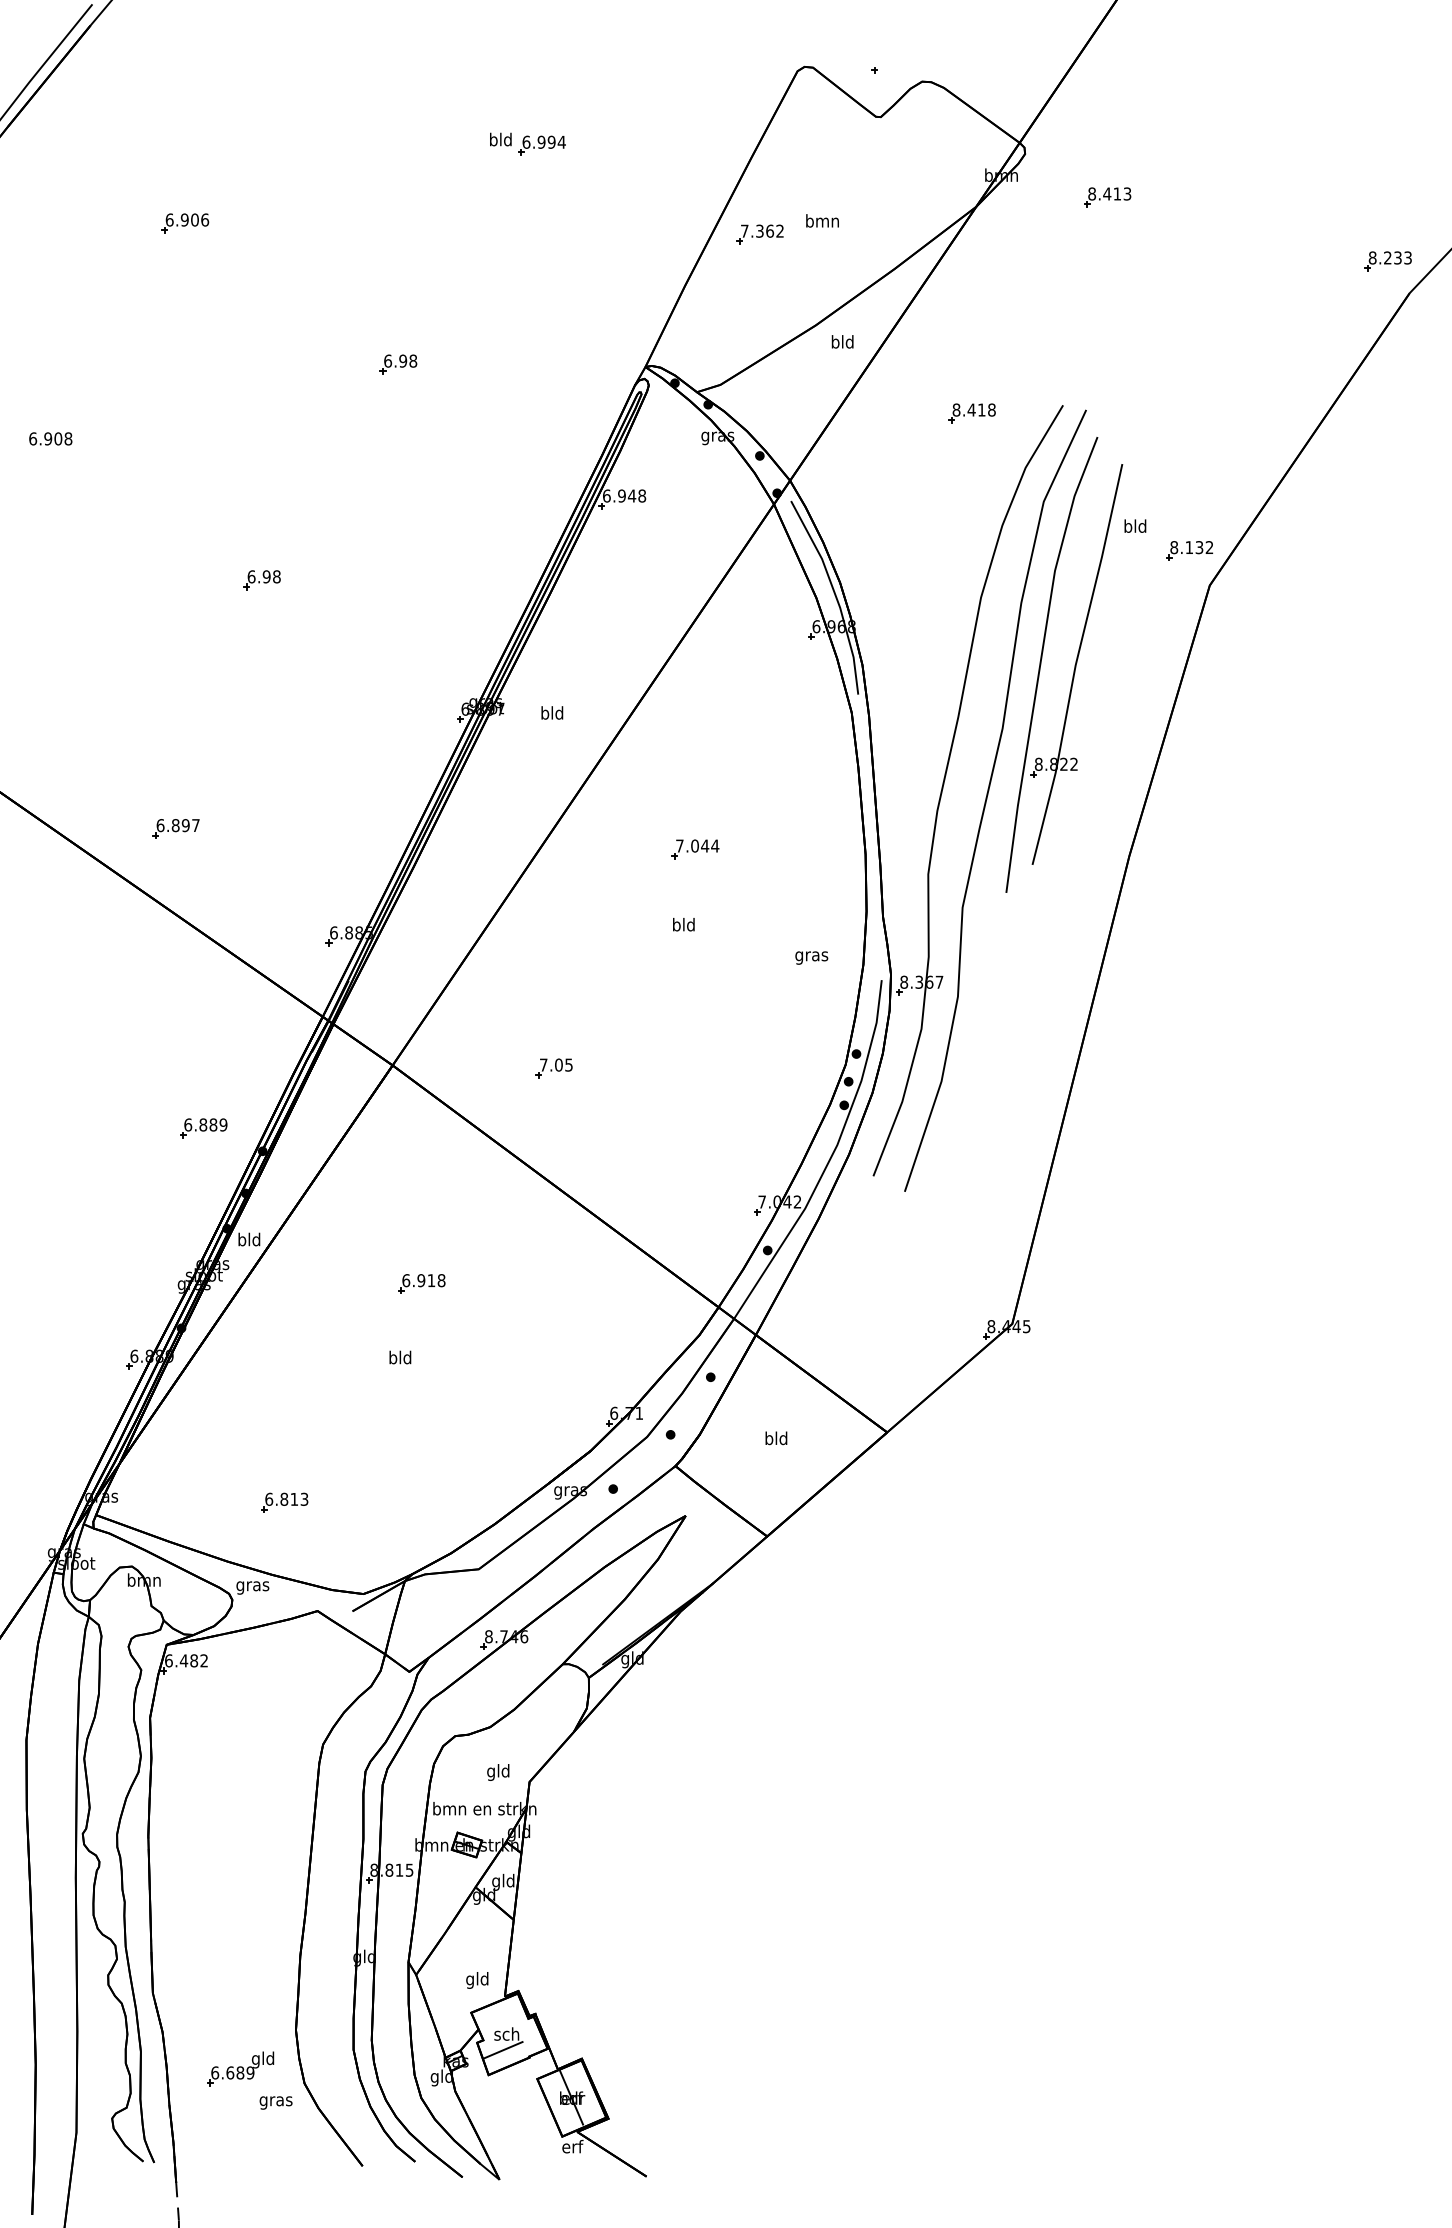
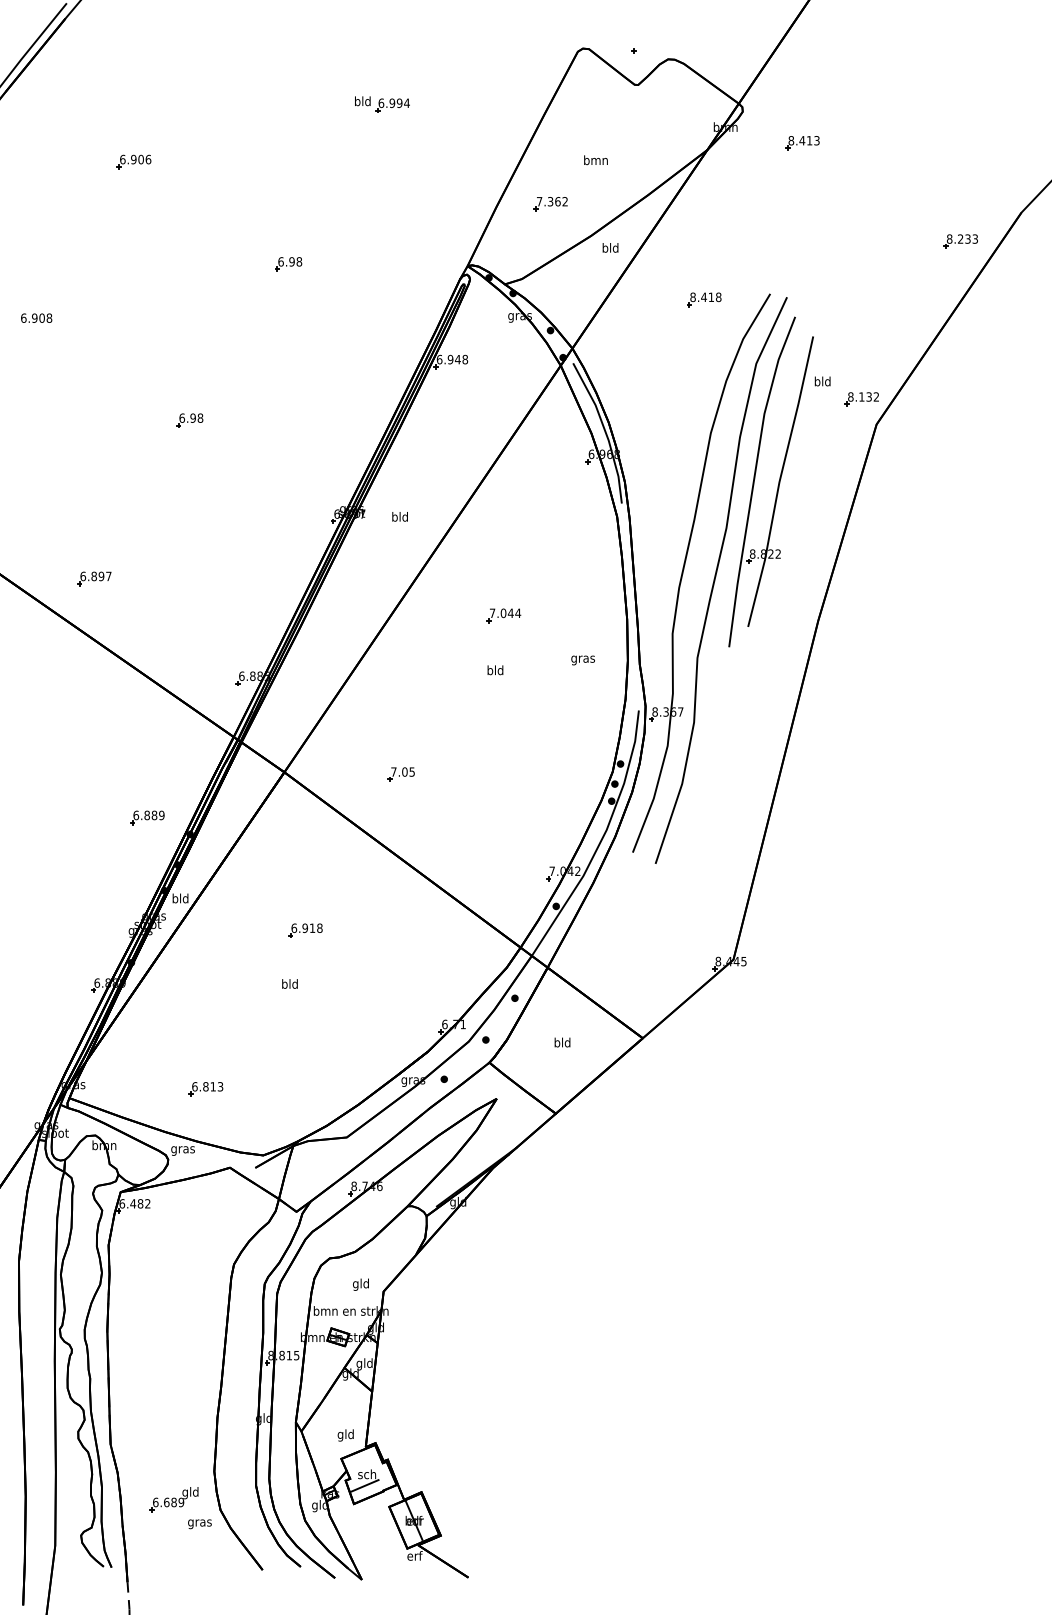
part: (759, 235) -> (550, 204), moved
part: (1387, 261) -> (960, 241), moved
part: (176, 828) -> (94, 578), moved
text: (810, 958) -> (582, 660), moved

